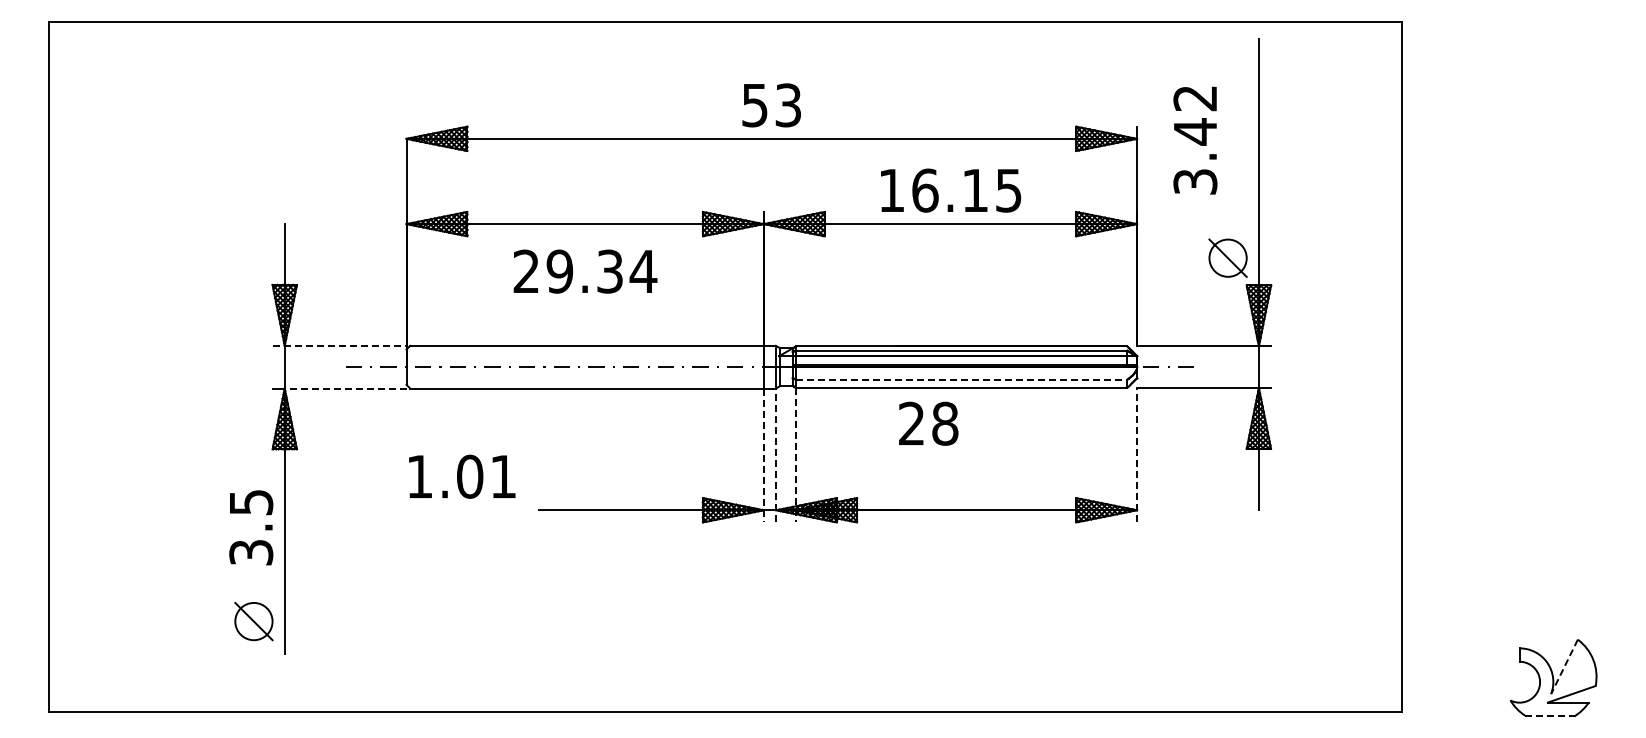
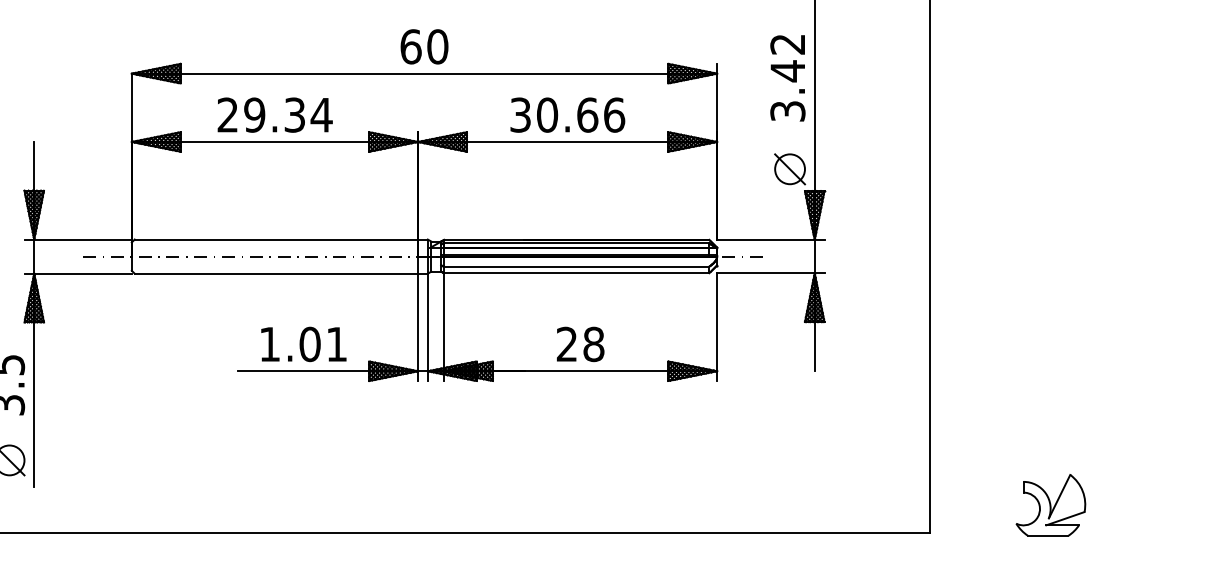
text: (771, 105) -> (424, 46), 53 -> 60
text: (1195, 140) -> (787, 78), moved
text: (950, 190) -> (567, 115), 16.15 -> 30.66
text: (585, 271) -> (275, 115), moved
line: (339, 345) -> (78, 239), dashed -> solid
line: (961, 379) -> (576, 266), dashed -> solid
line: (345, 388) -> (82, 273), dashed -> solid
text: (928, 423) -> (580, 344), moved
line: (1137, 454) -> (717, 326), dashed -> solid
line: (763, 455) -> (417, 327), dashed -> solid
line: (776, 455) -> (428, 327), dashed -> solid
line: (796, 455) -> (444, 327), dashed -> solid
text: (462, 476) -> (304, 344), moved
line: (1564, 667) -> (1059, 497), dashed -> solid
line: (1550, 715) -> (1048, 535), dashed -> solid

